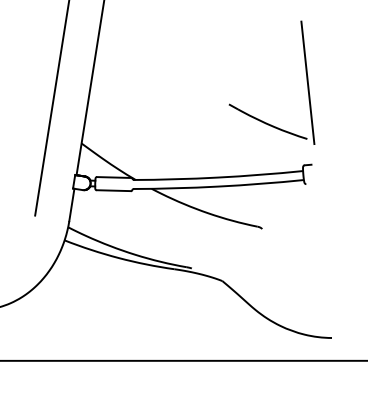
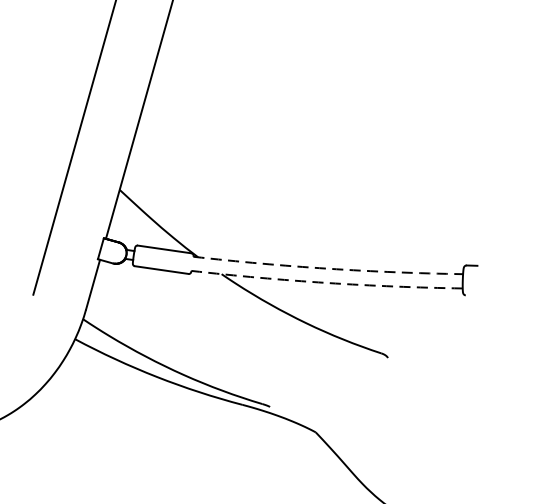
part: (306, 81) -> (484, 133), removed
line: (218, 177) -> (328, 268), solid -> dashed
line: (218, 186) -> (327, 282), solid -> dashed

